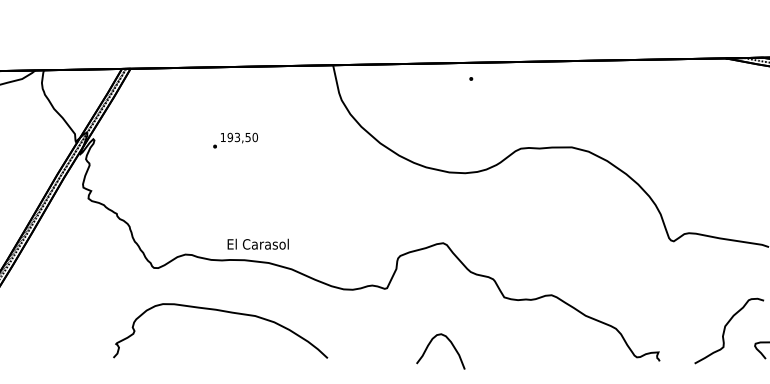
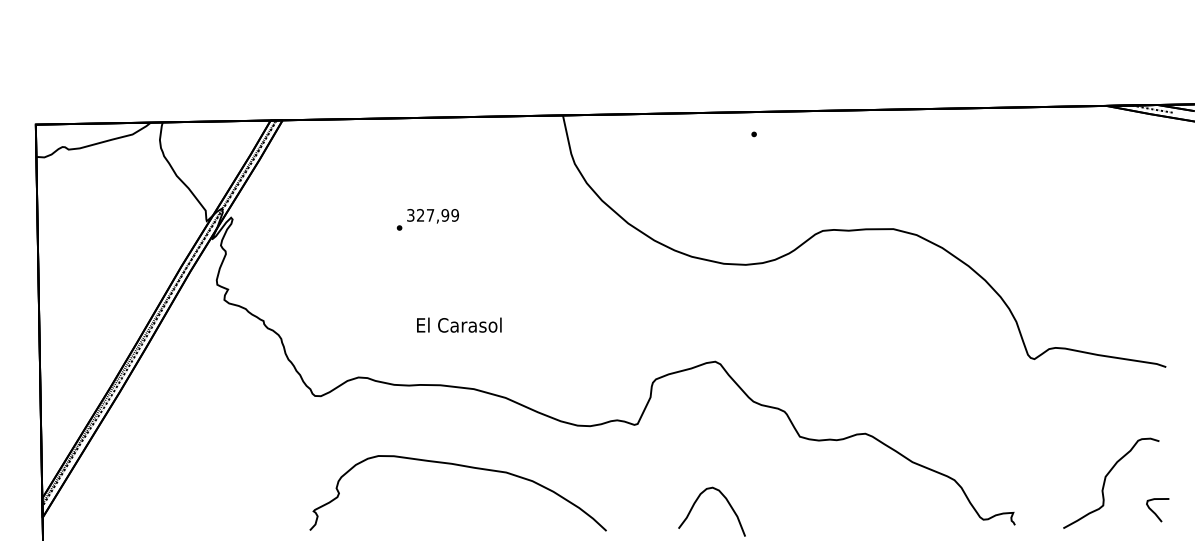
text: (238, 137) -> (432, 215), 193,50 -> 327,99
text: (258, 243) -> (459, 324), moved
curve: (221, 311) -> (459, 466), moved

